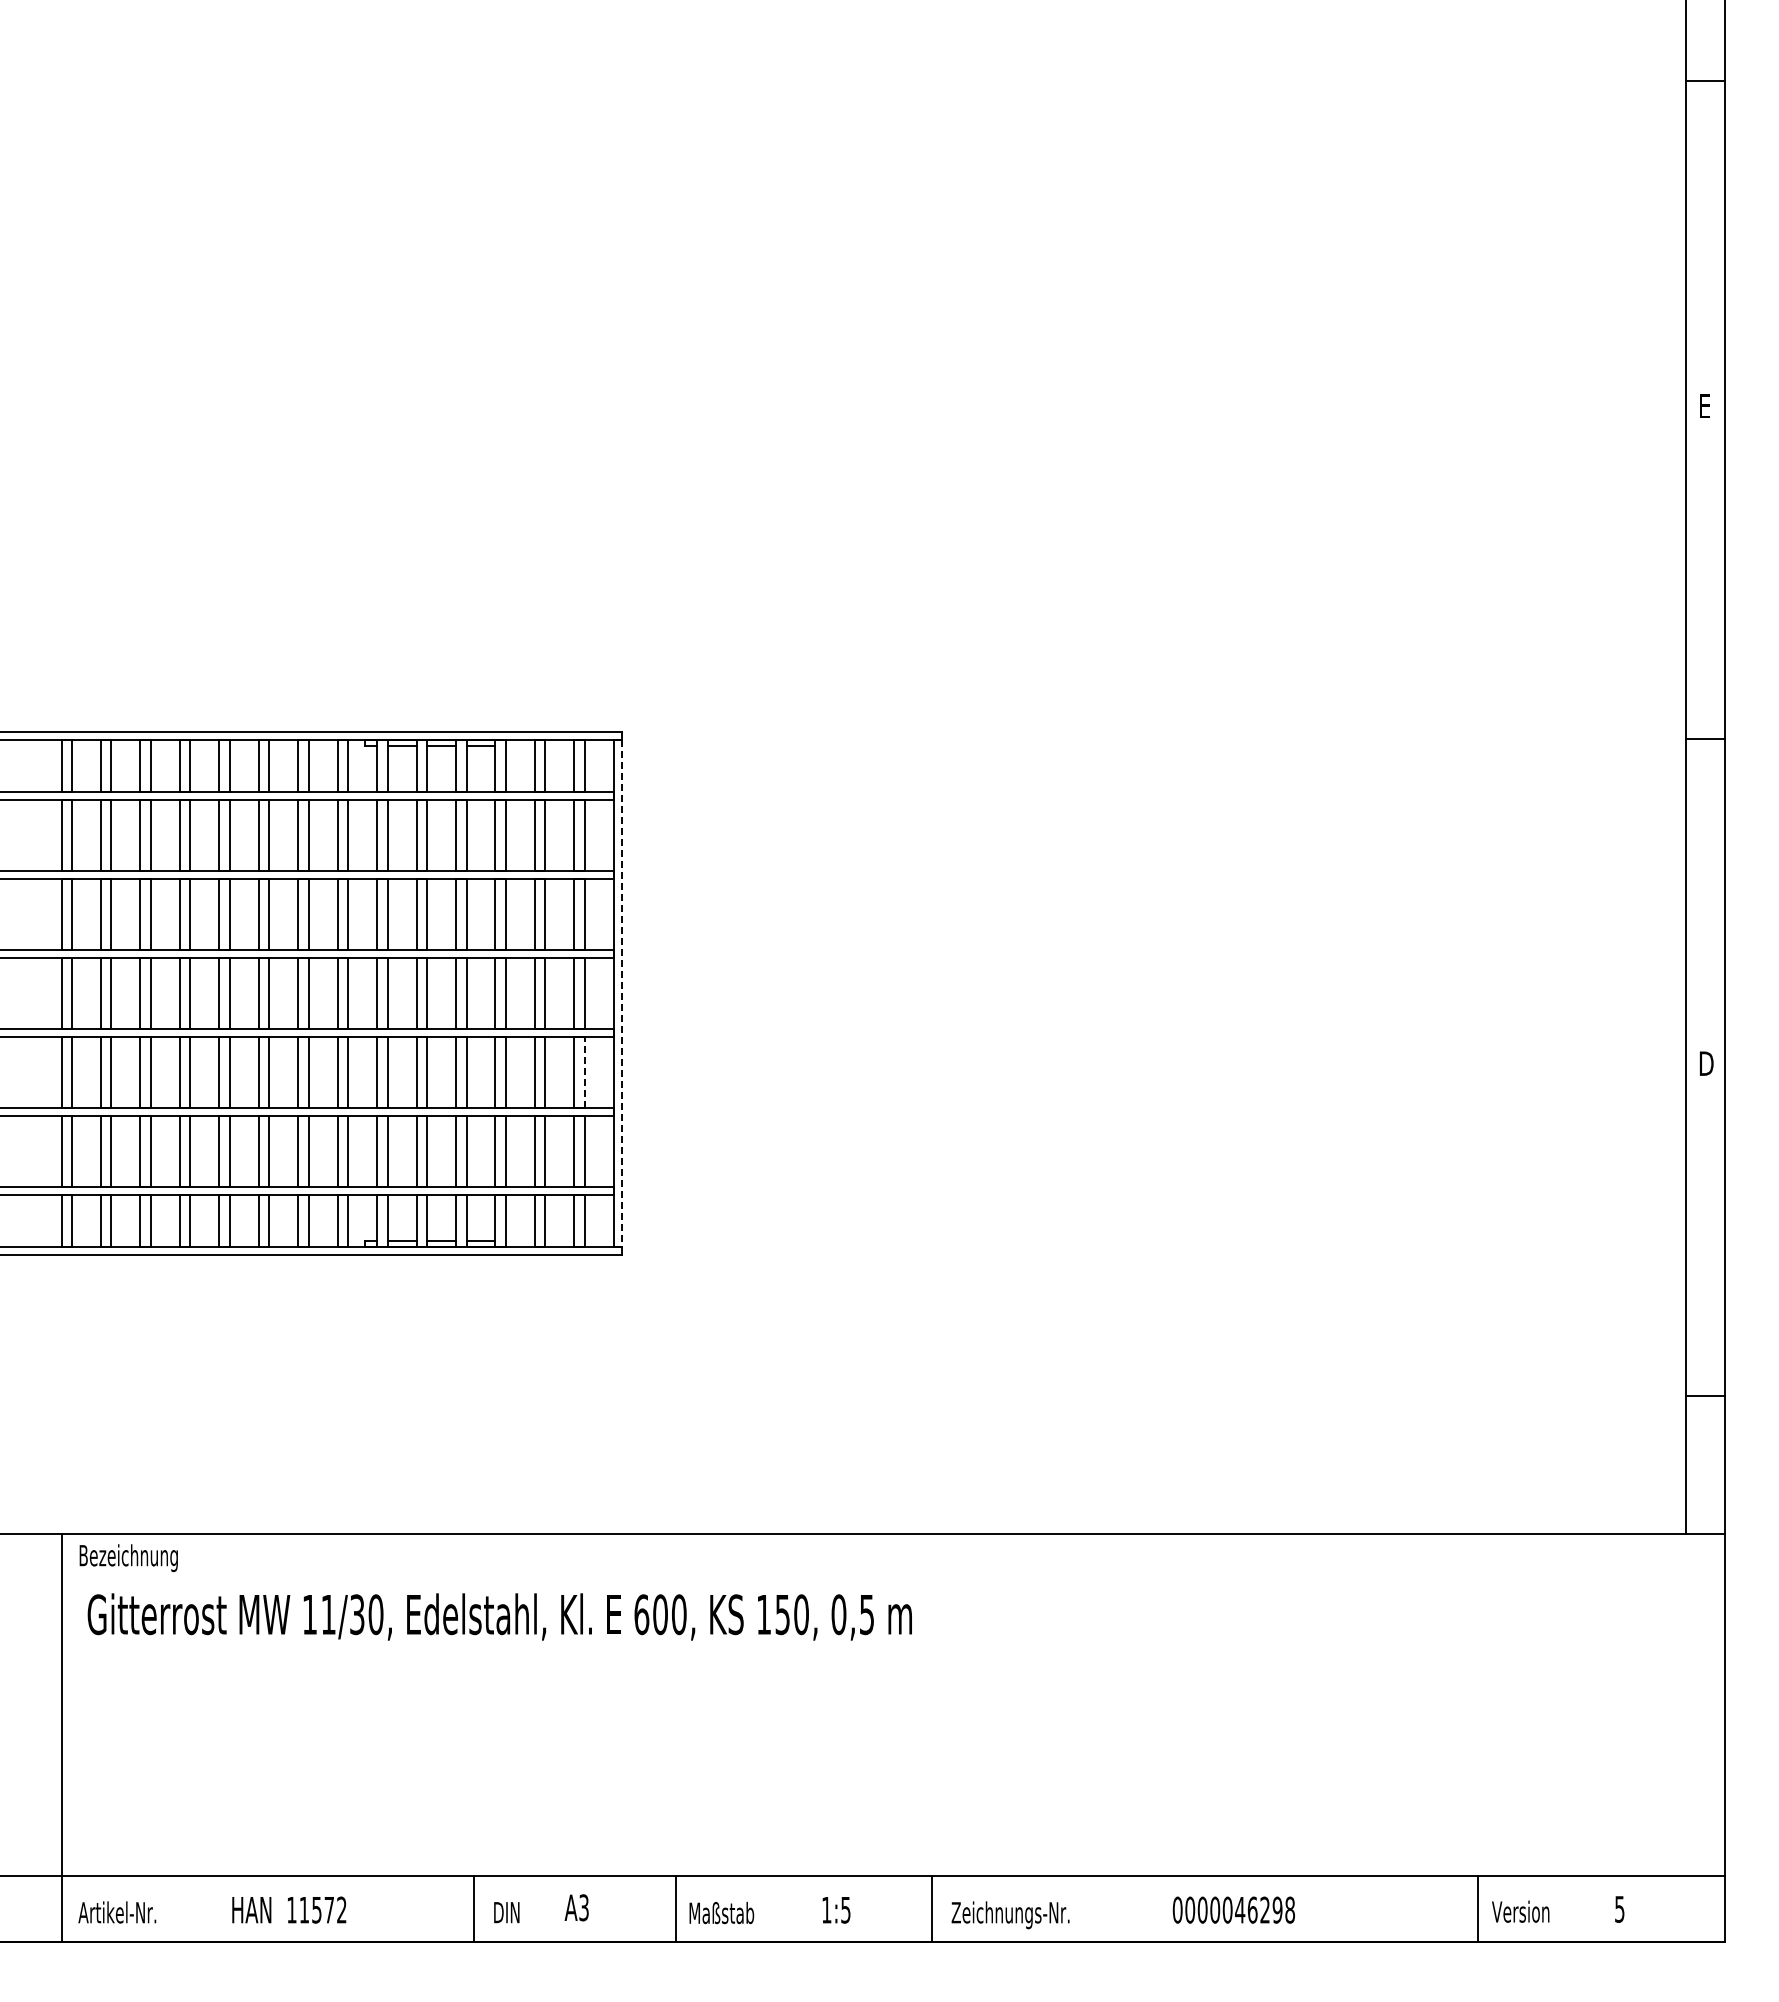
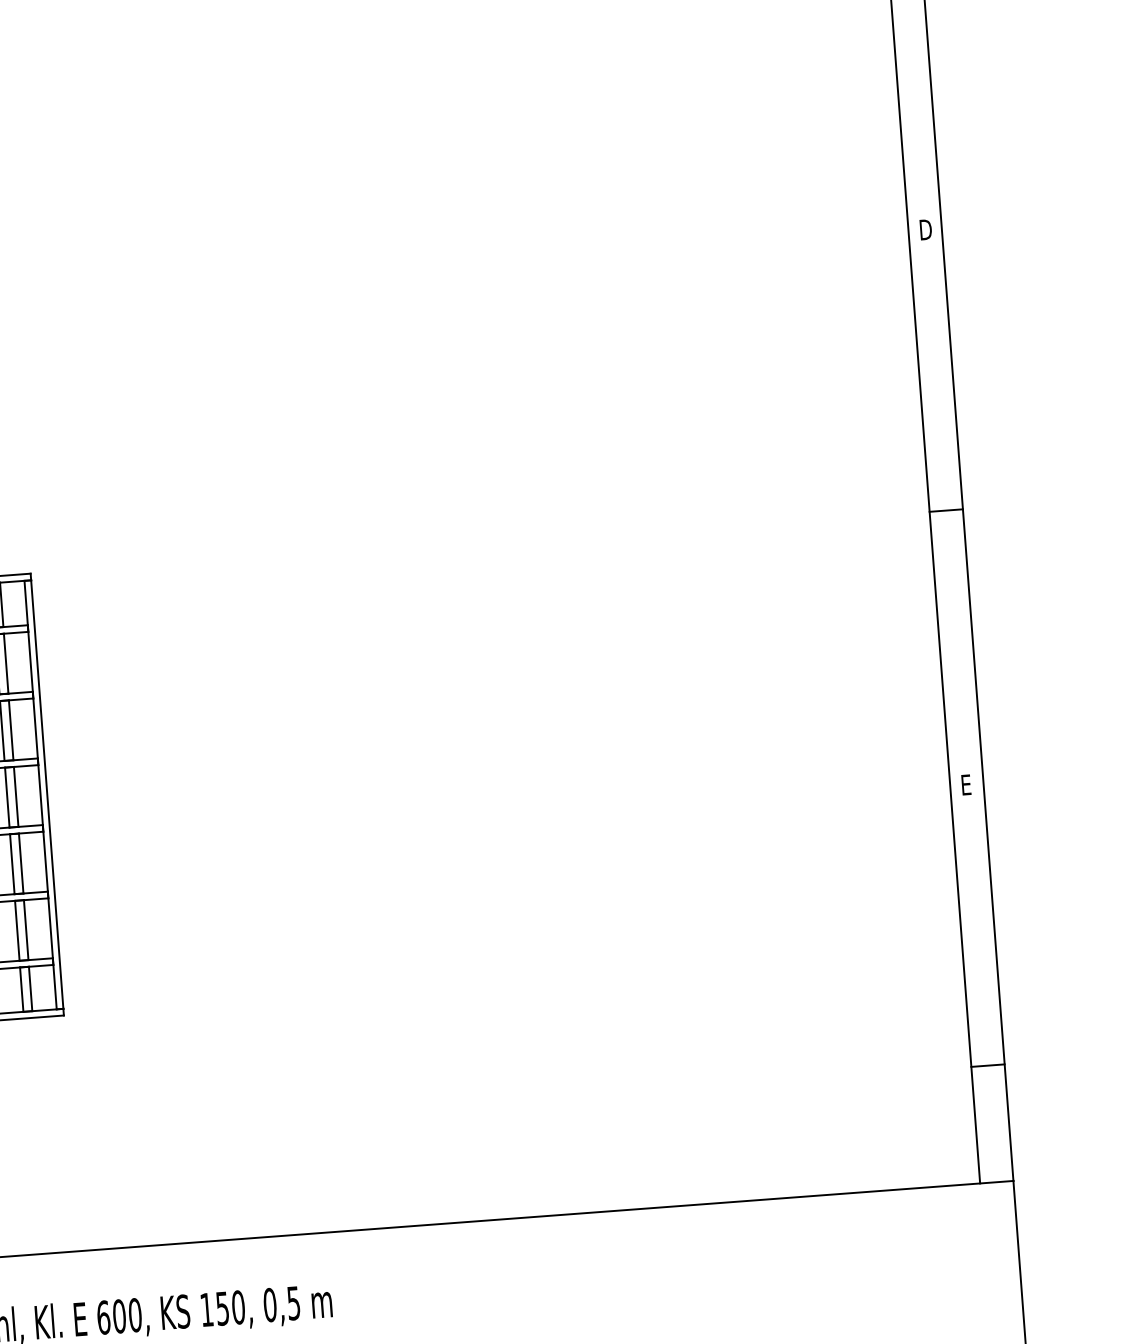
text: (1706, 406) -> (925, 230), E -> D
line: (621, 993) -> (47, 794), dashed -> solid
text: (1706, 1063) -> (967, 784), D -> E
line: (584, 1072) -> (20, 863), dashed -> solid

